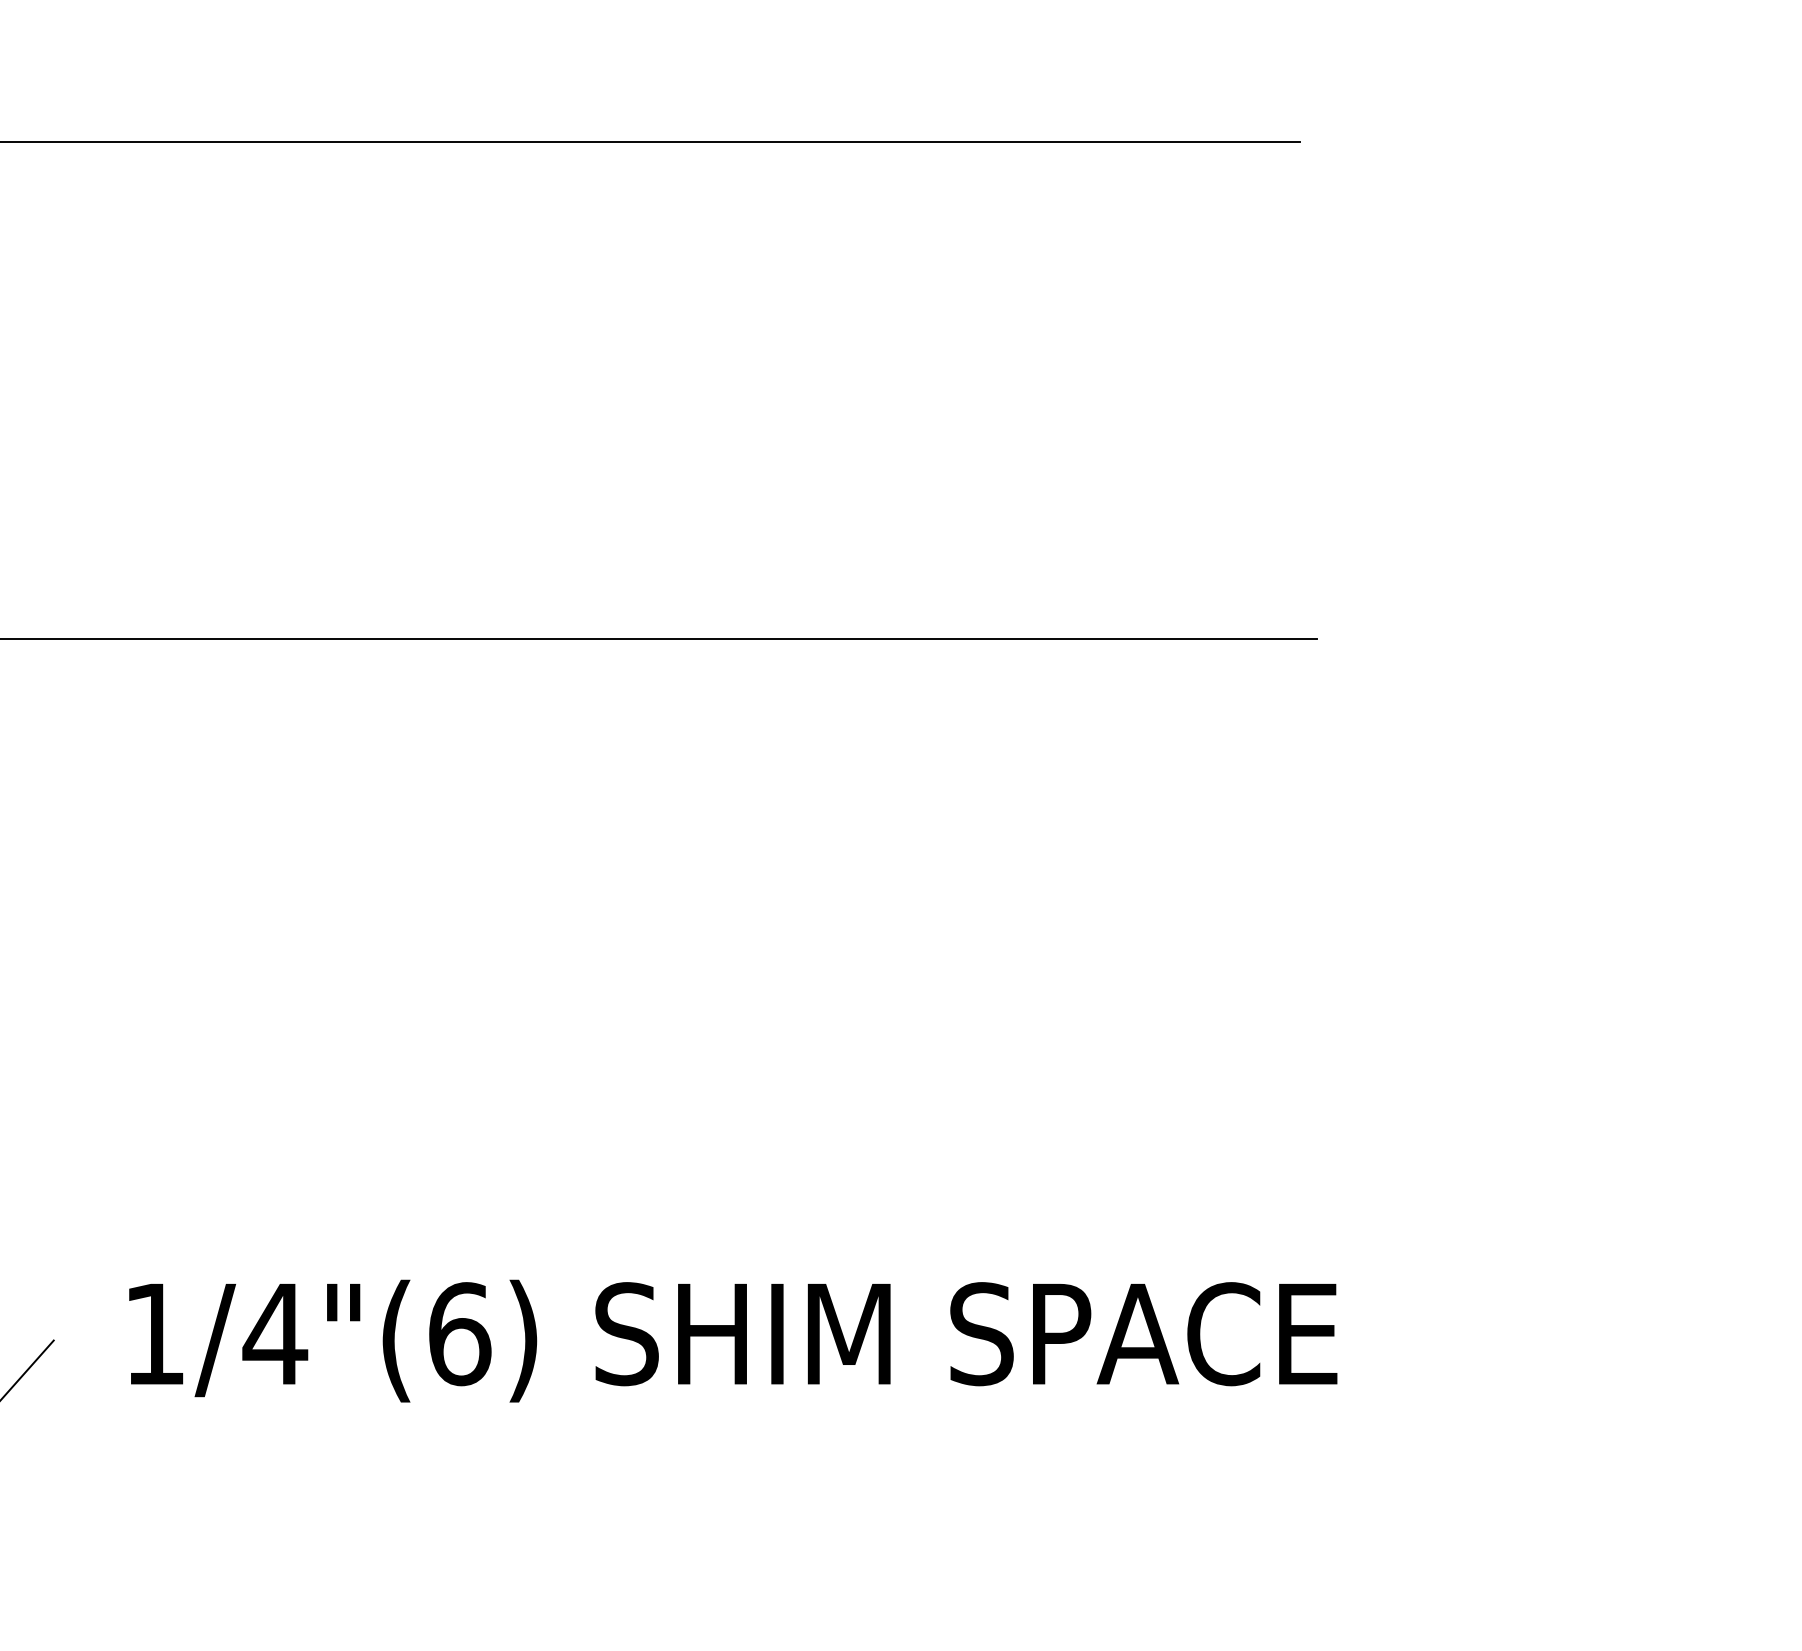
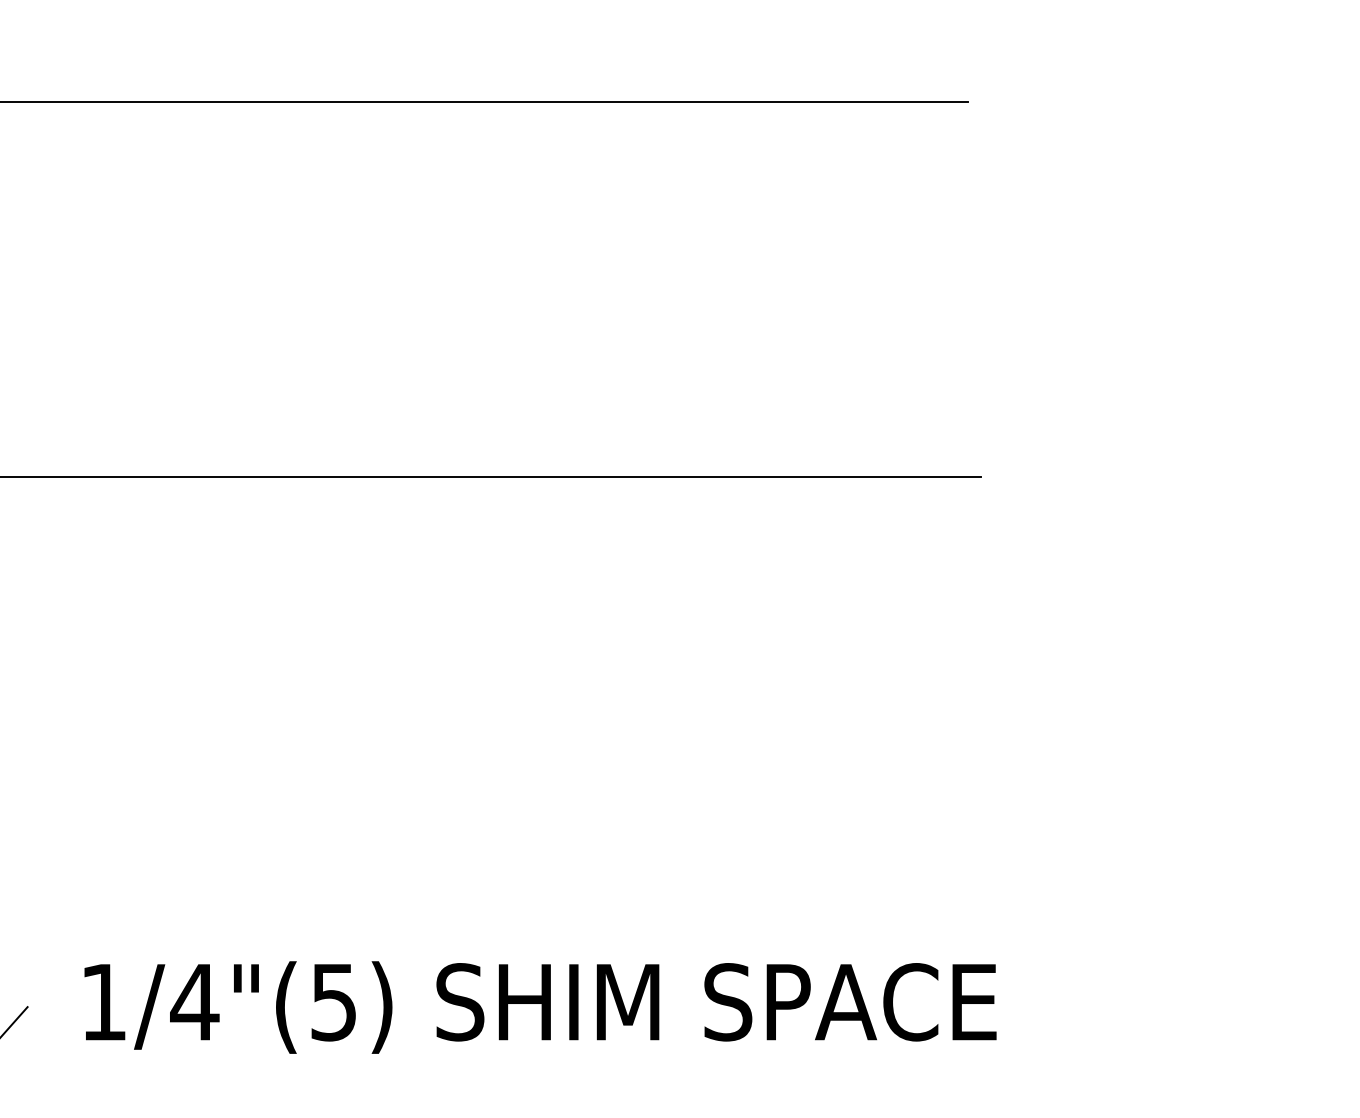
text: (460, 1334) -> (334, 1002), 1/4"(6) -> 1/4"(5)

